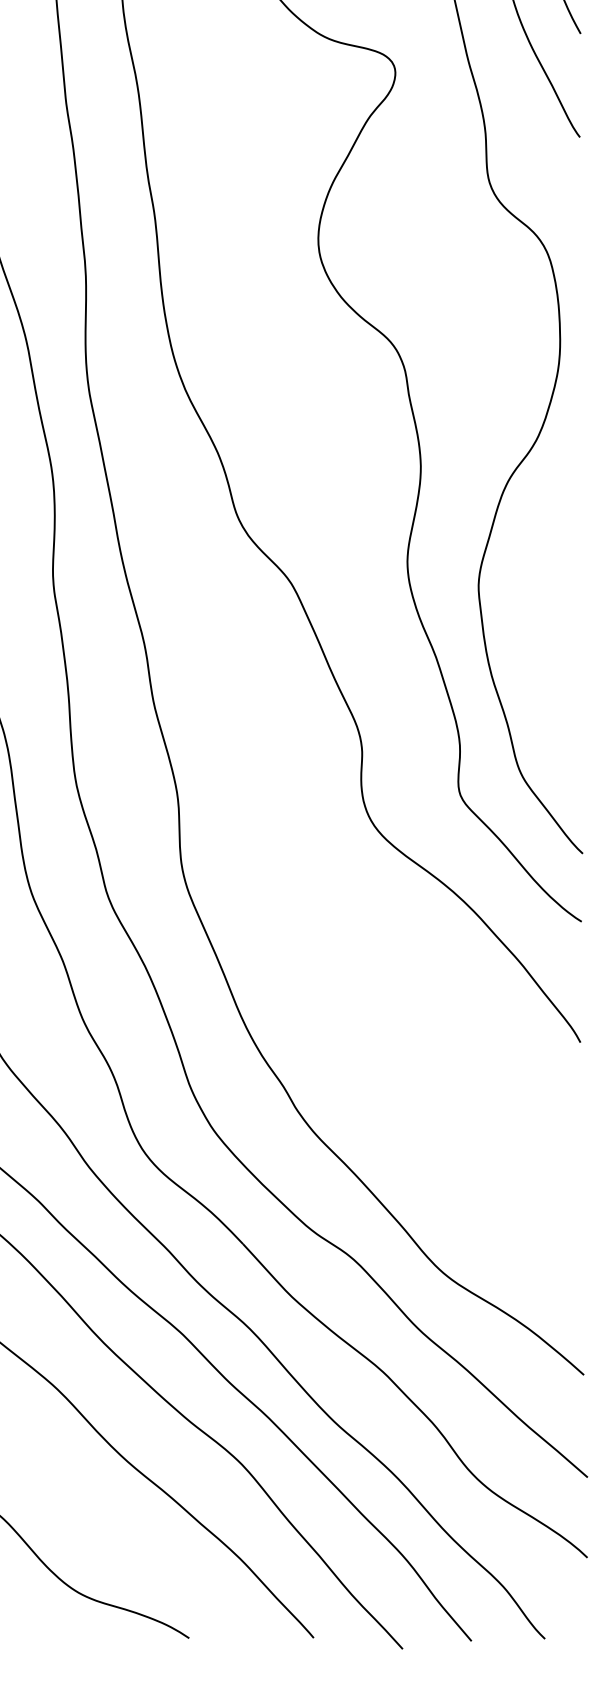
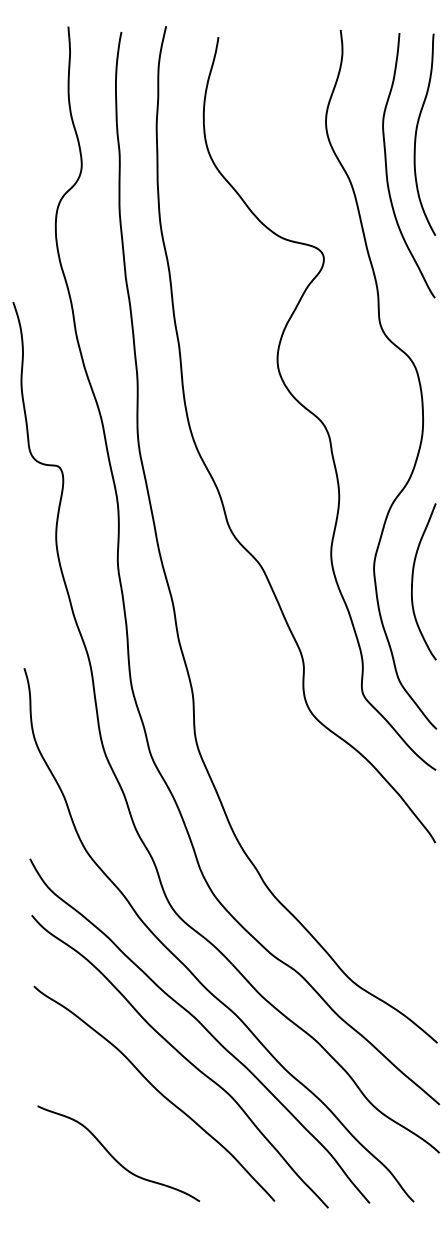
curve: (544, 608) -> (413, 581), added

